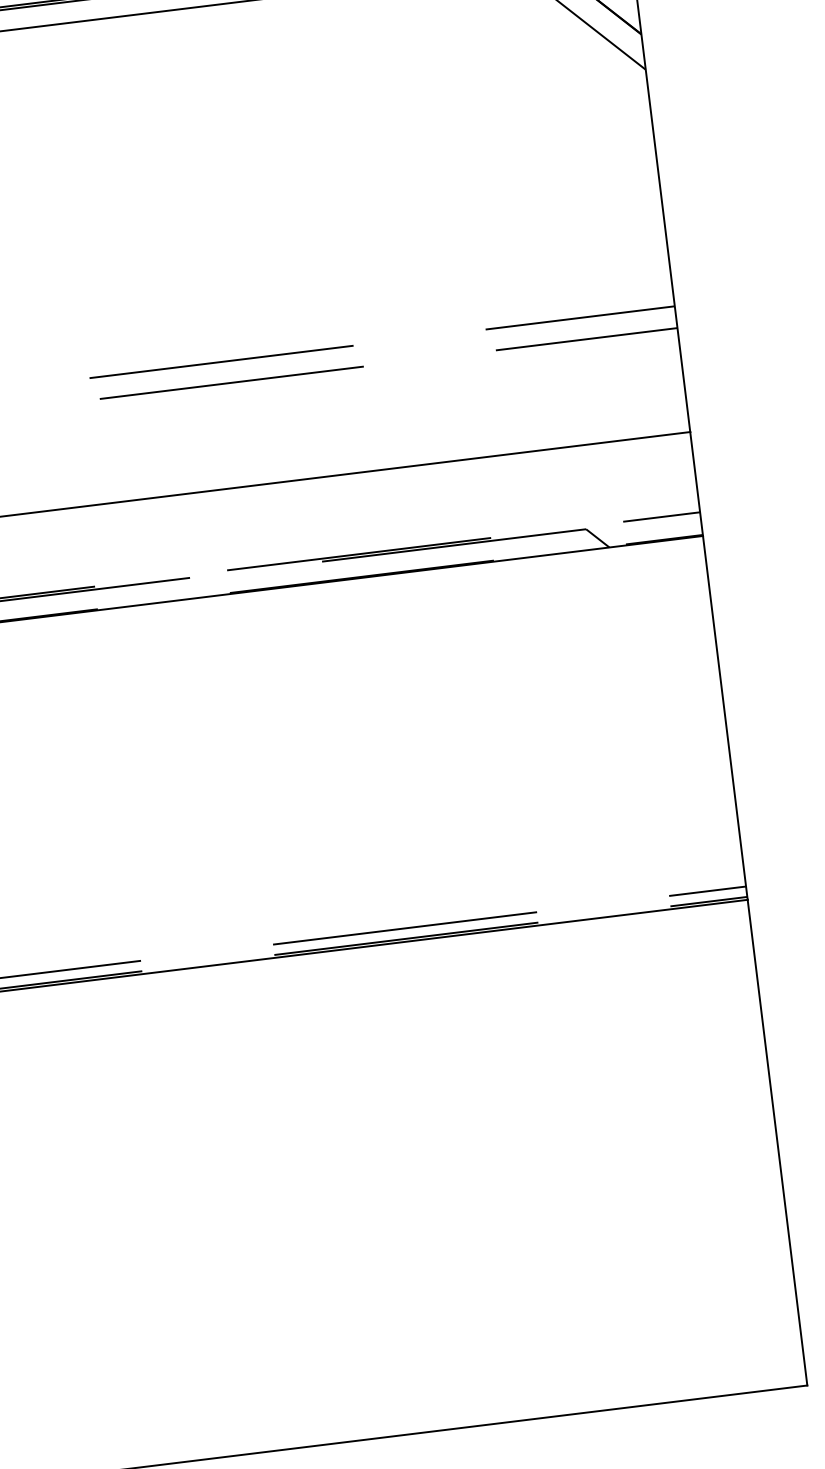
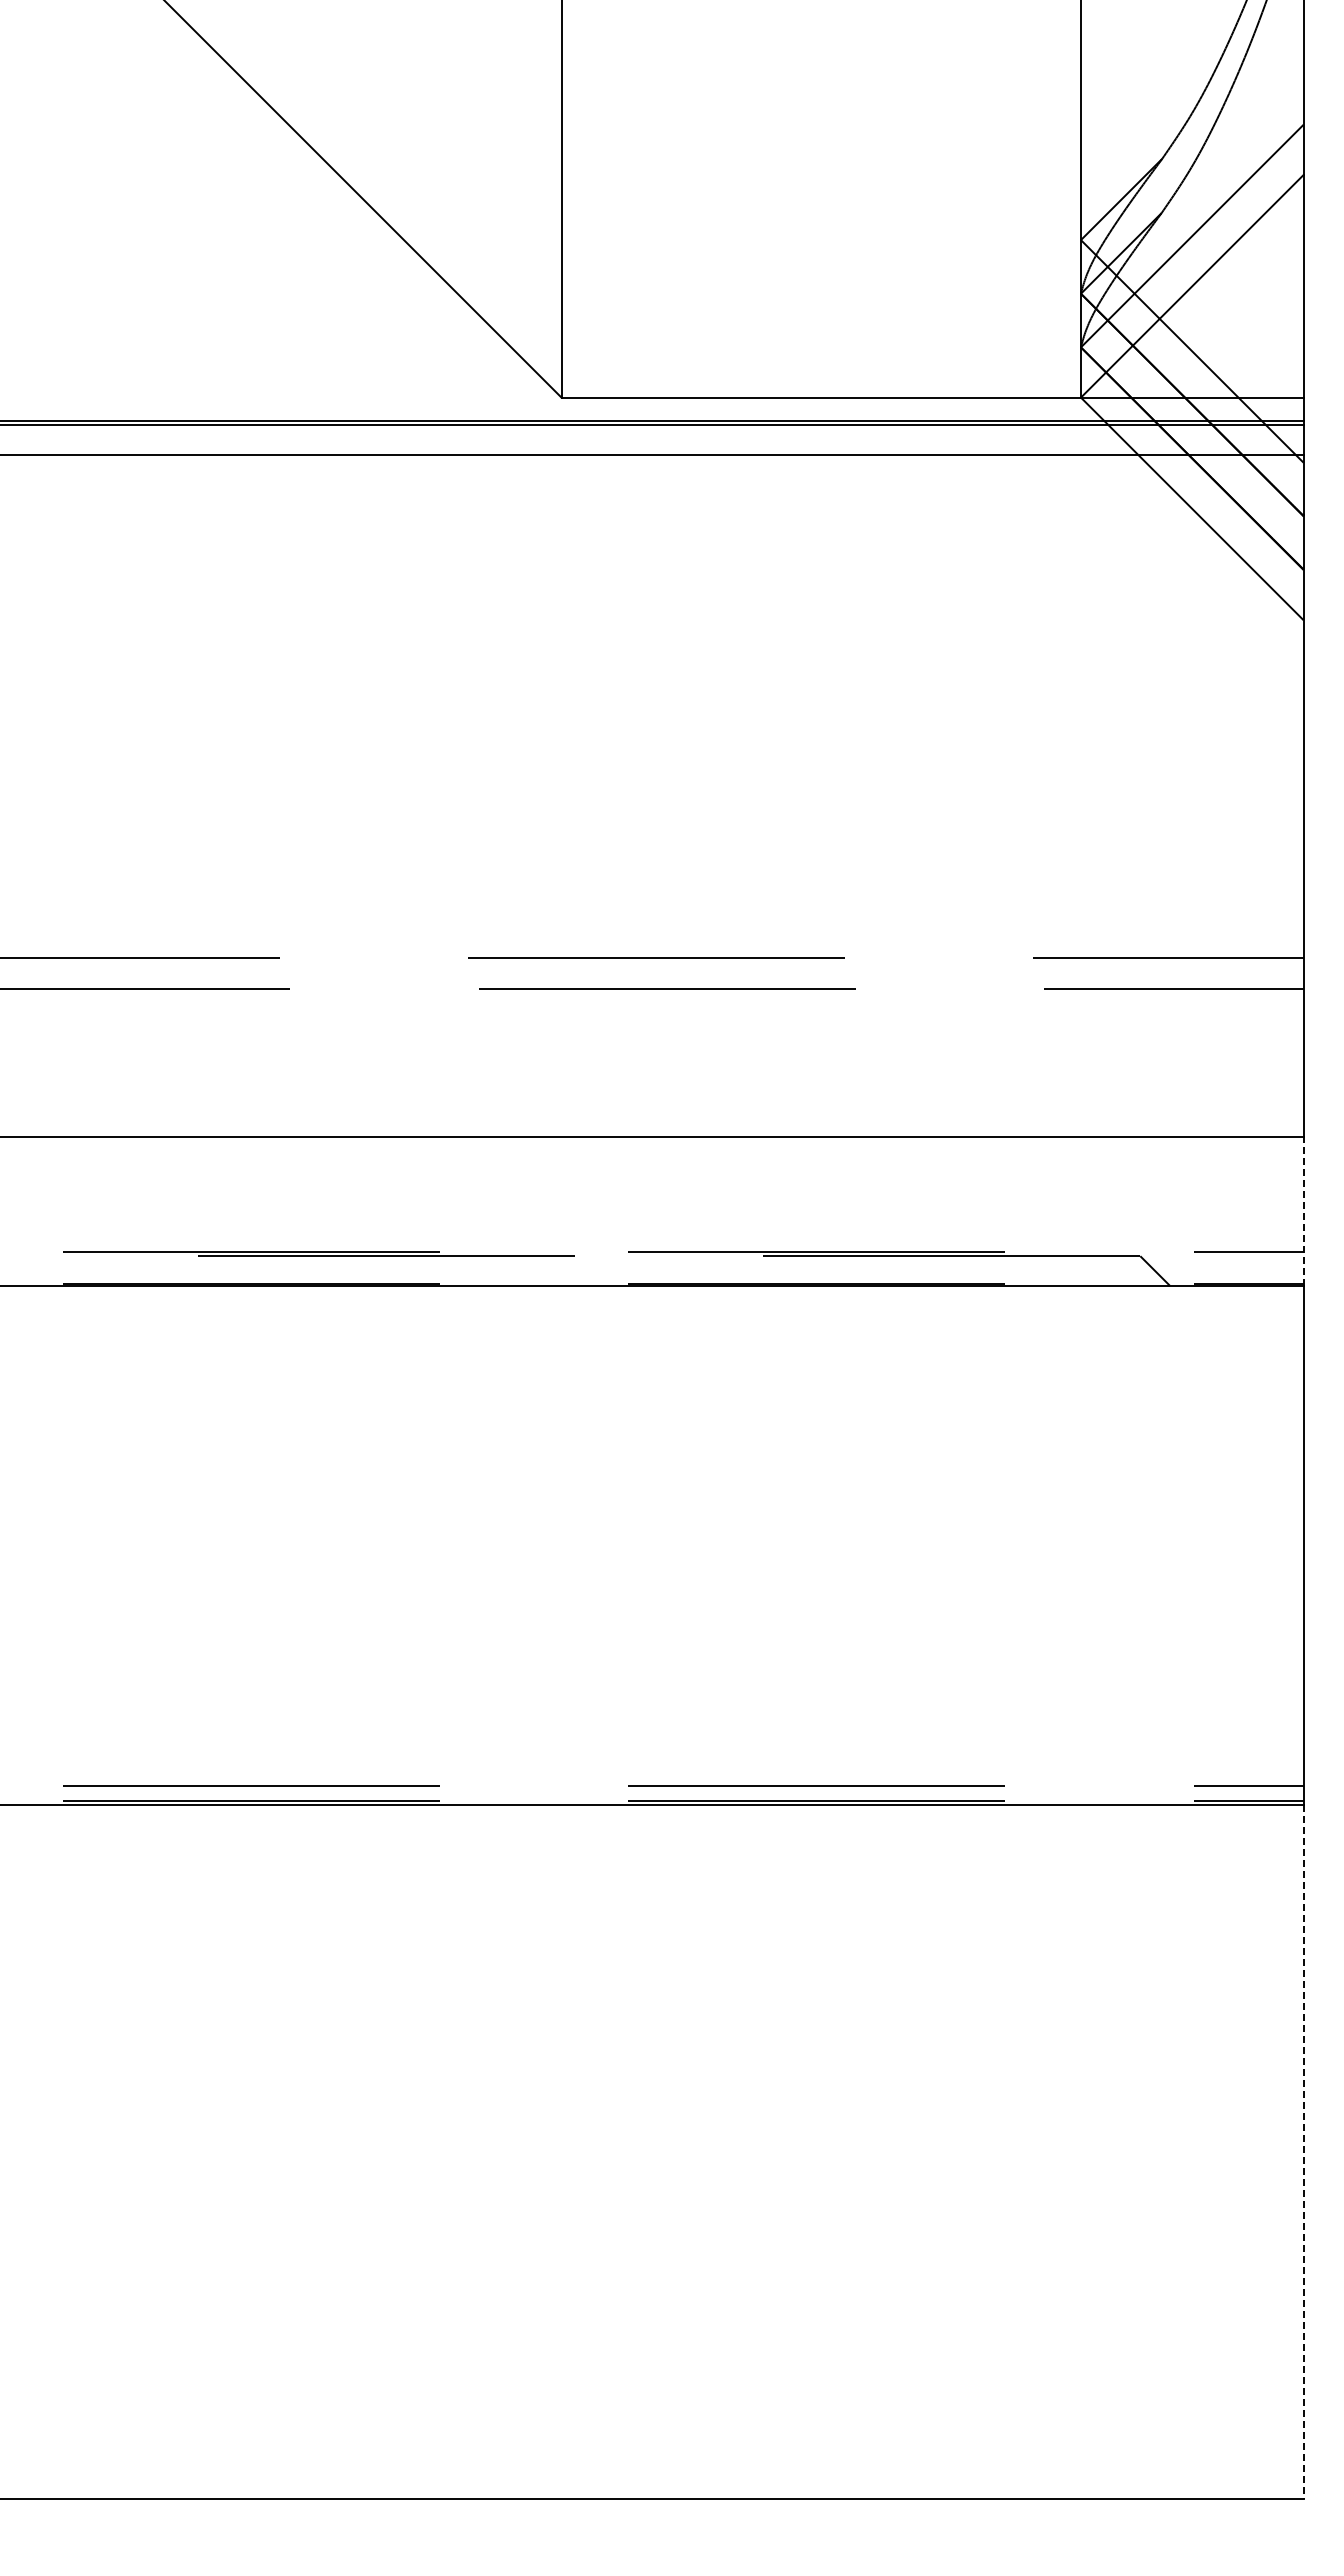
line: (696, 483) -> (1303, 1211), solid -> dashed
line: (777, 1143) -> (1303, 2152), solid -> dashed

